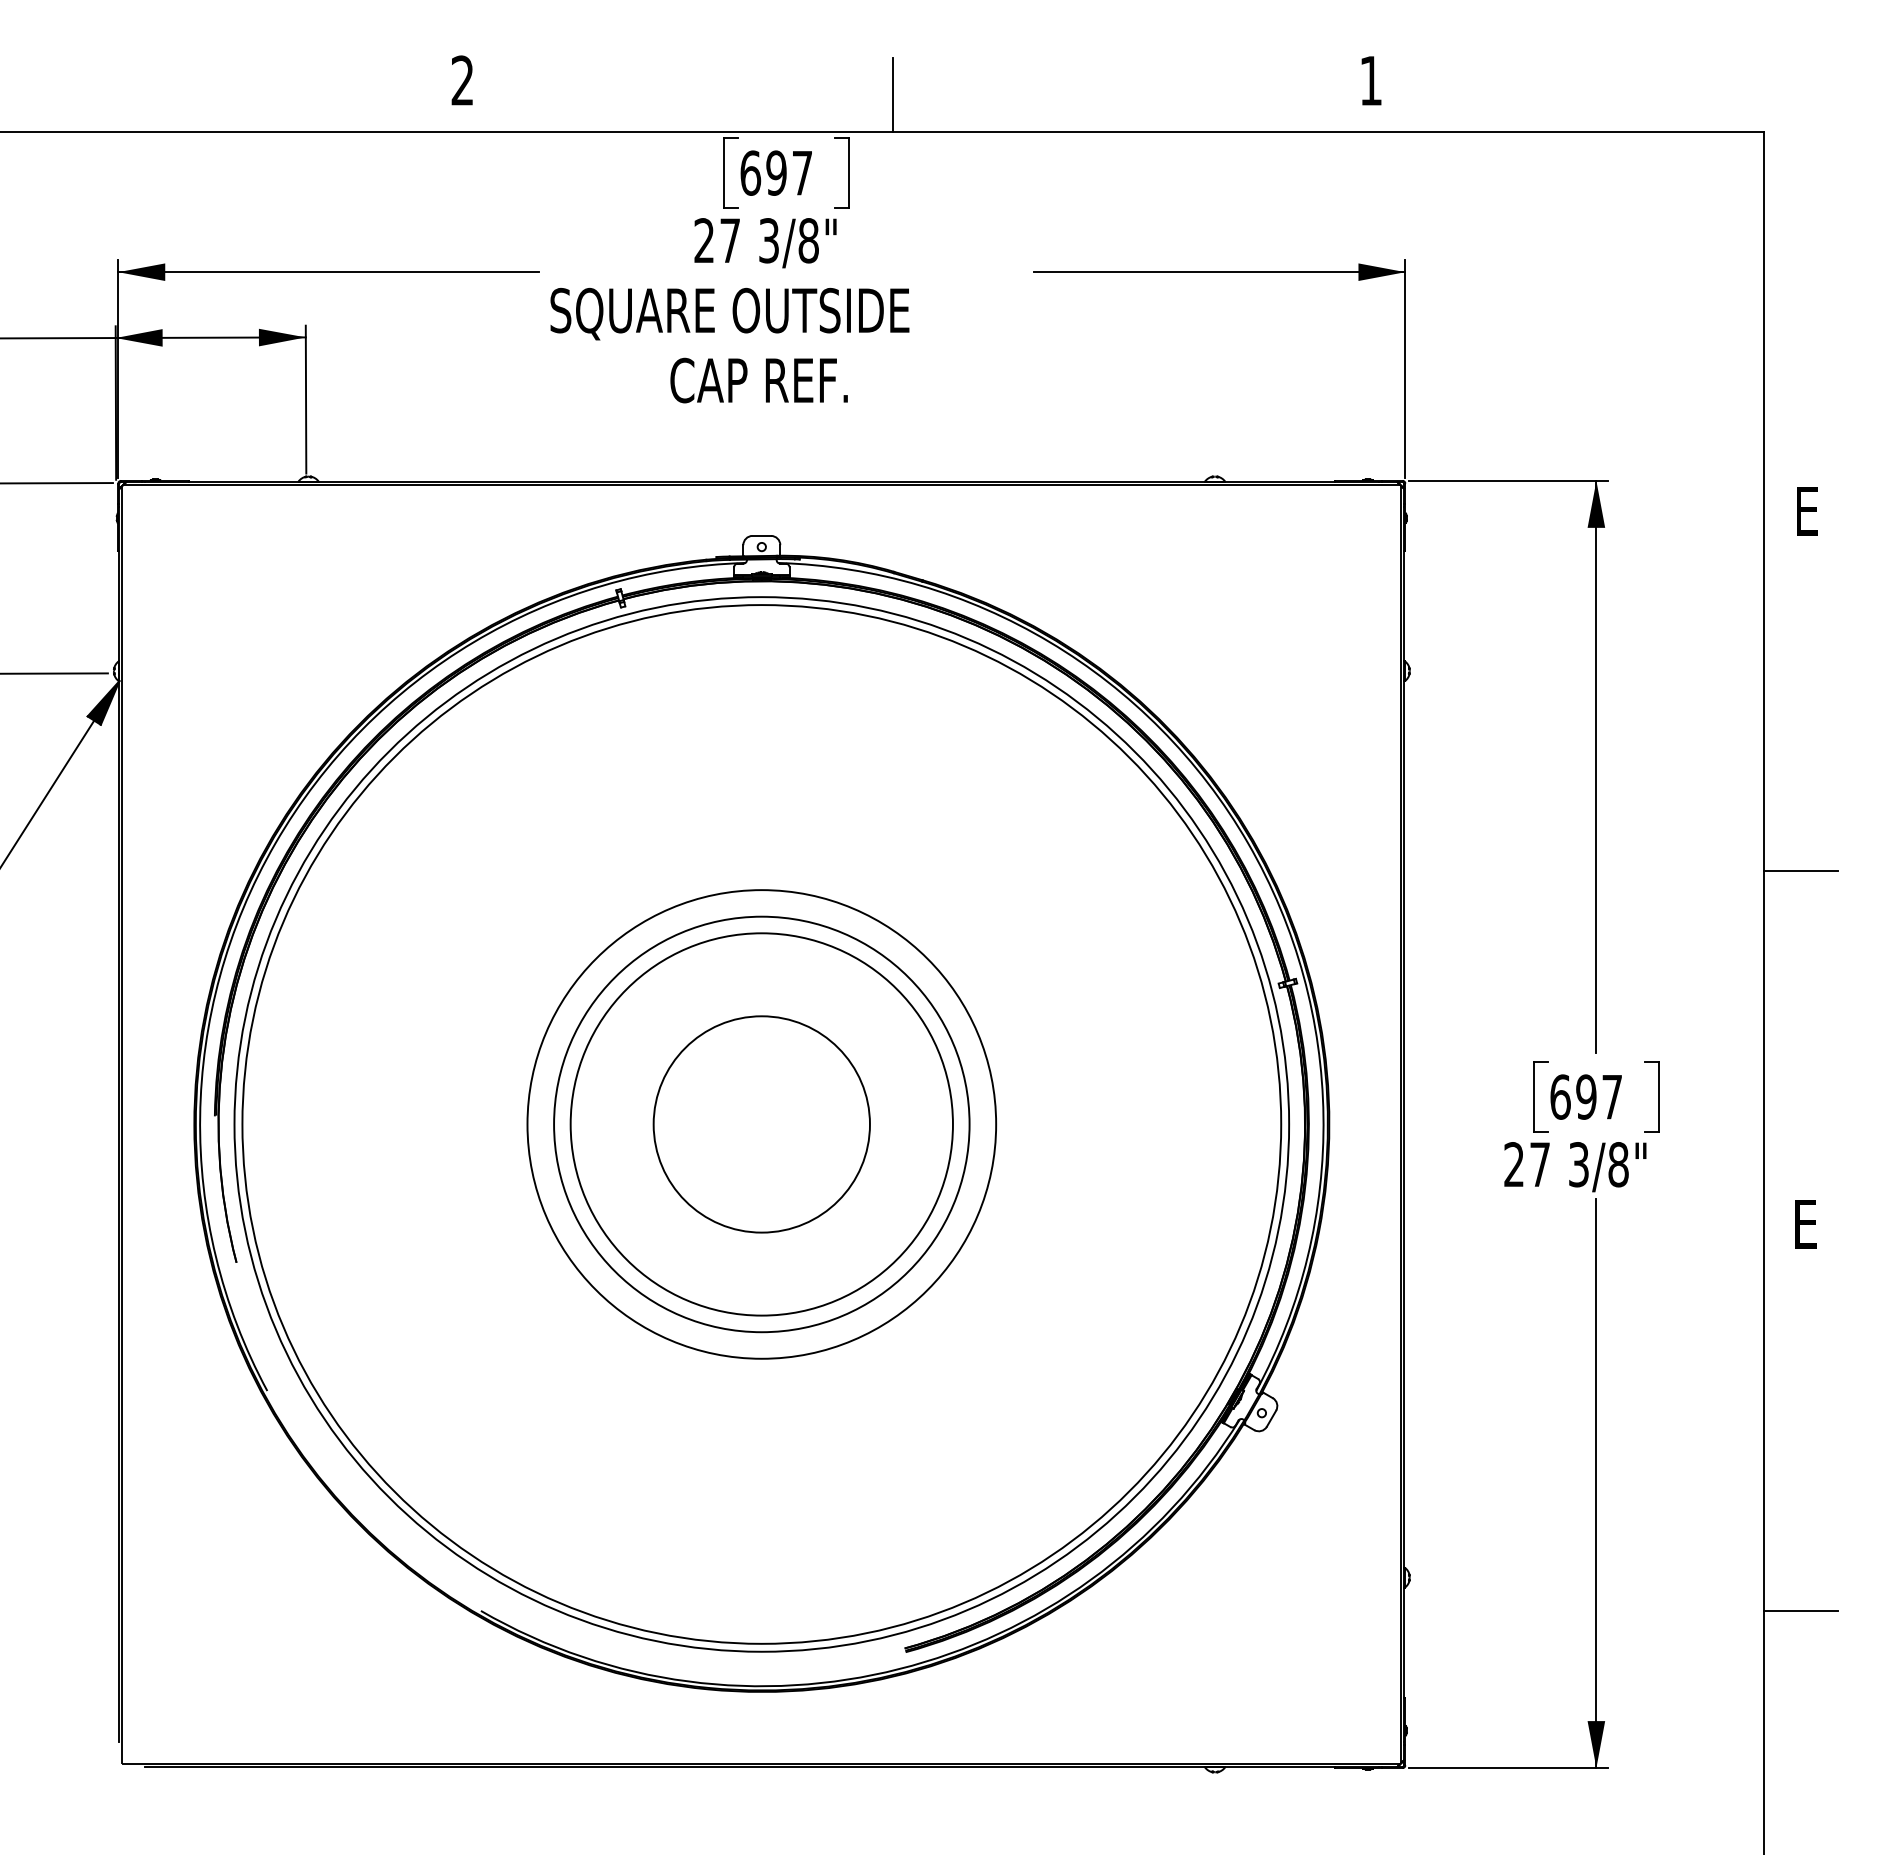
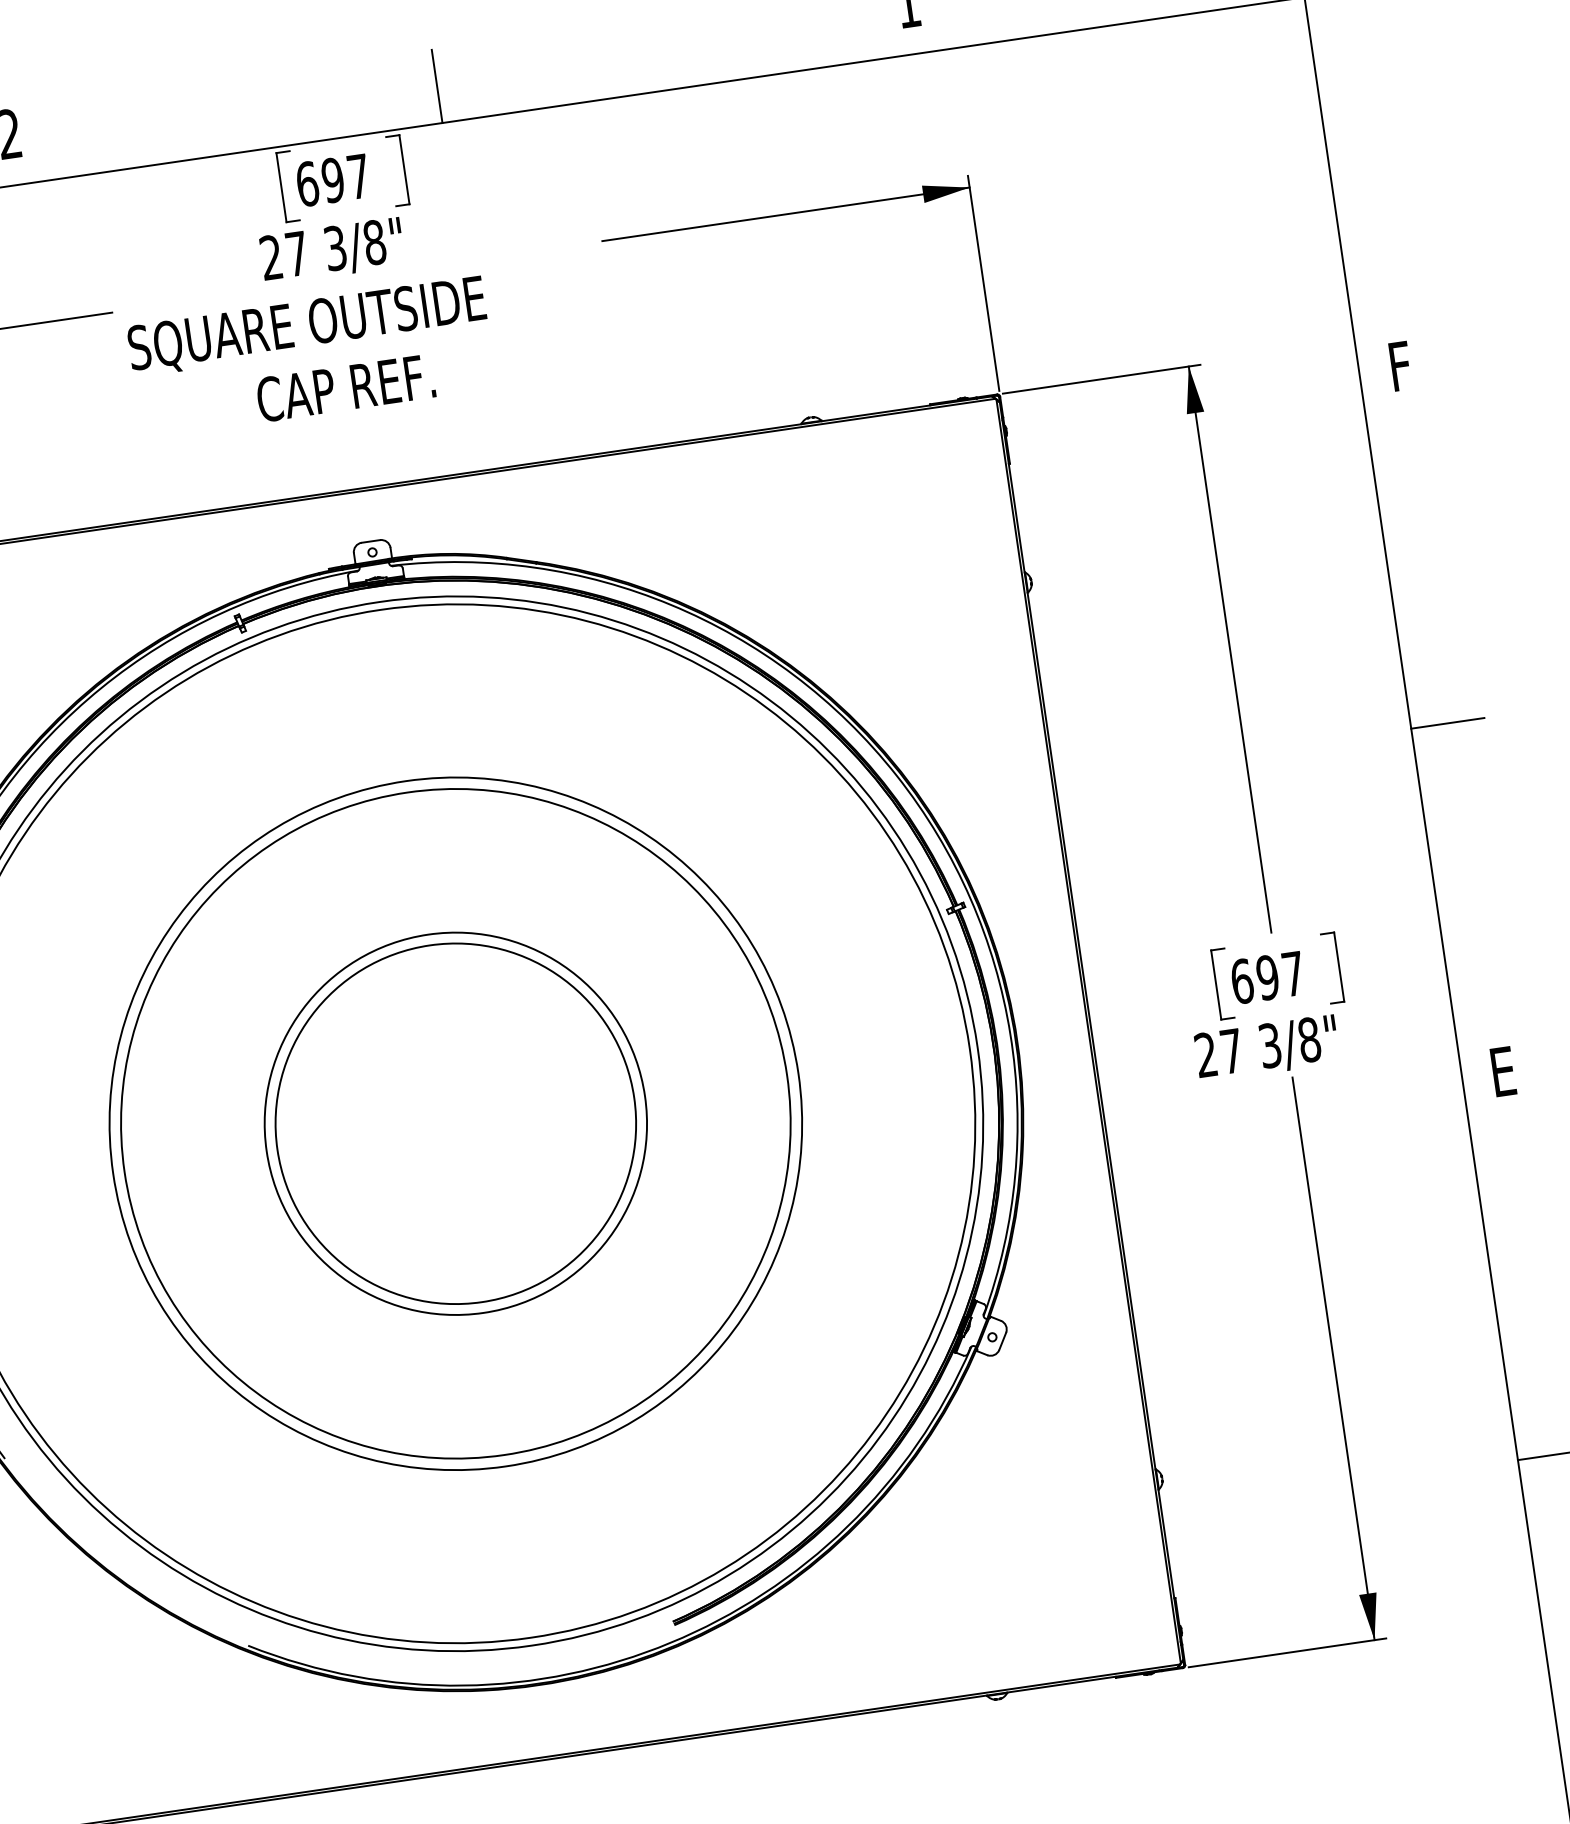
text: (1809, 511) -> (1404, 366), E -> F
circle: (761, 1124) -> (455, 1123), size x1.43
circle: (761, 1124) -> (455, 1123), size x1.67
circle: (761, 1124) -> (455, 1123), size x1.67

